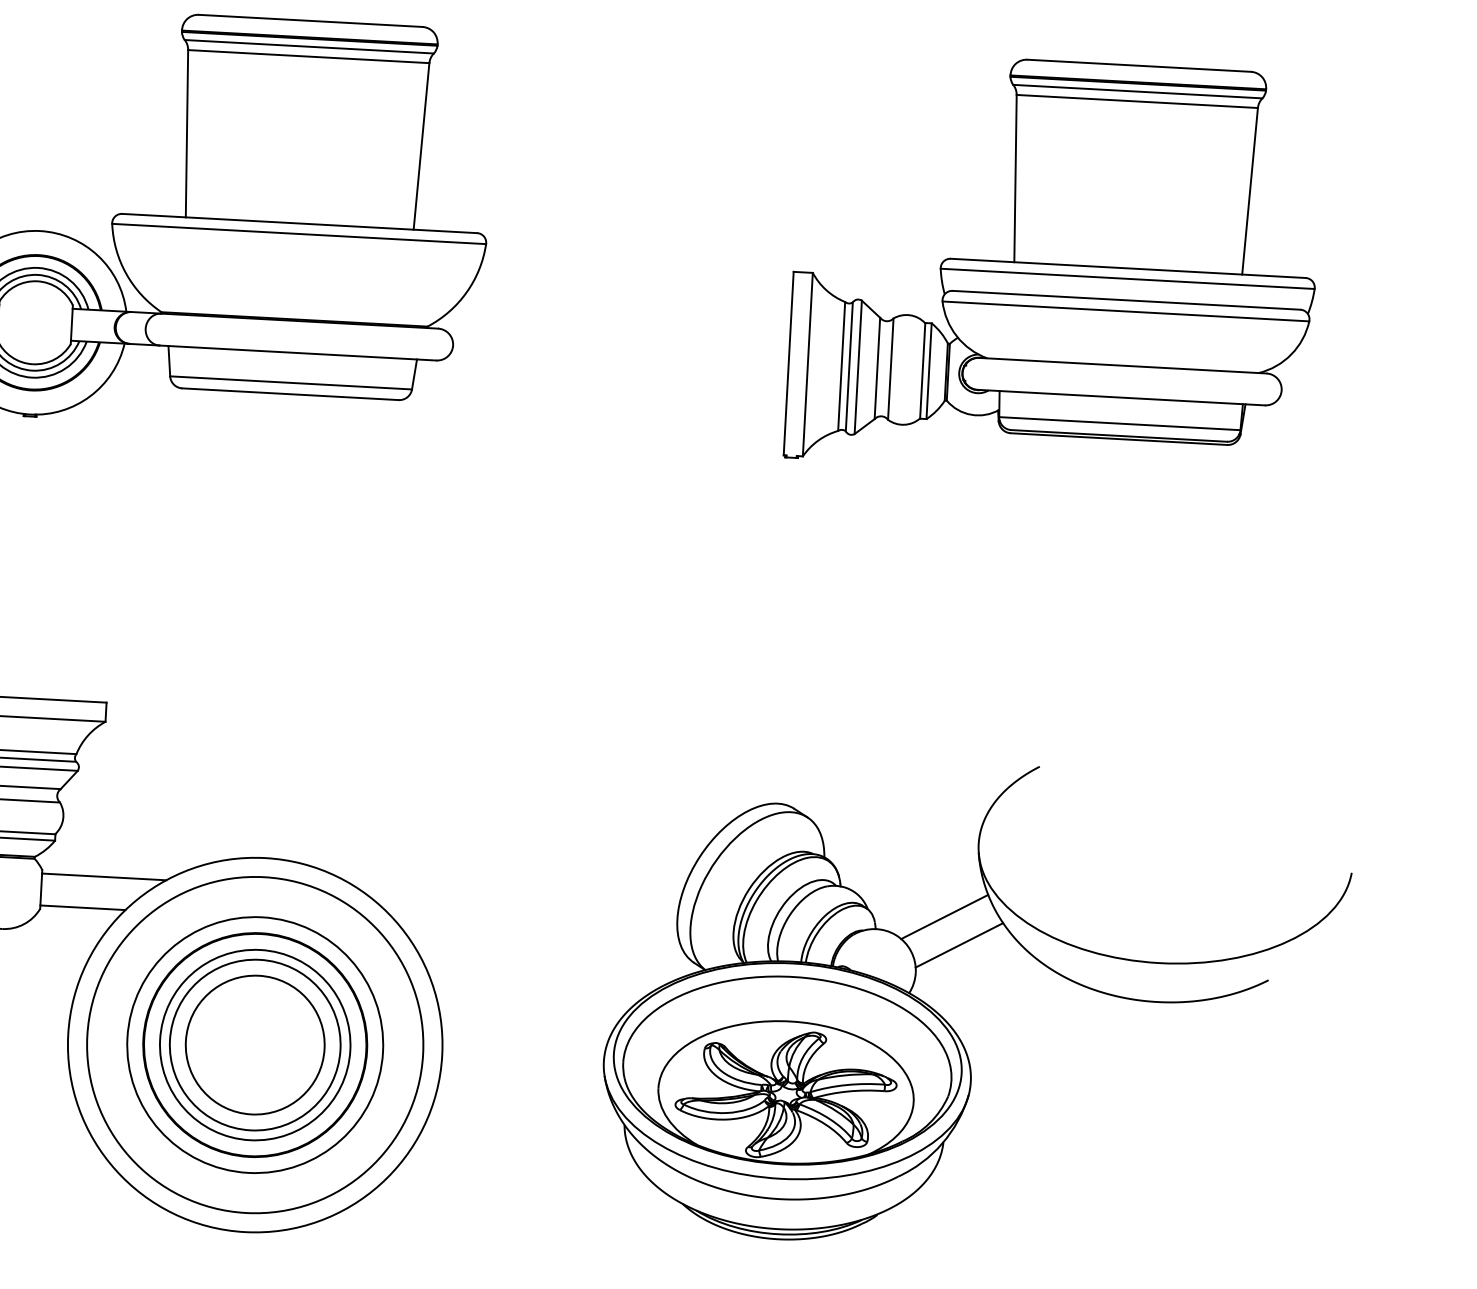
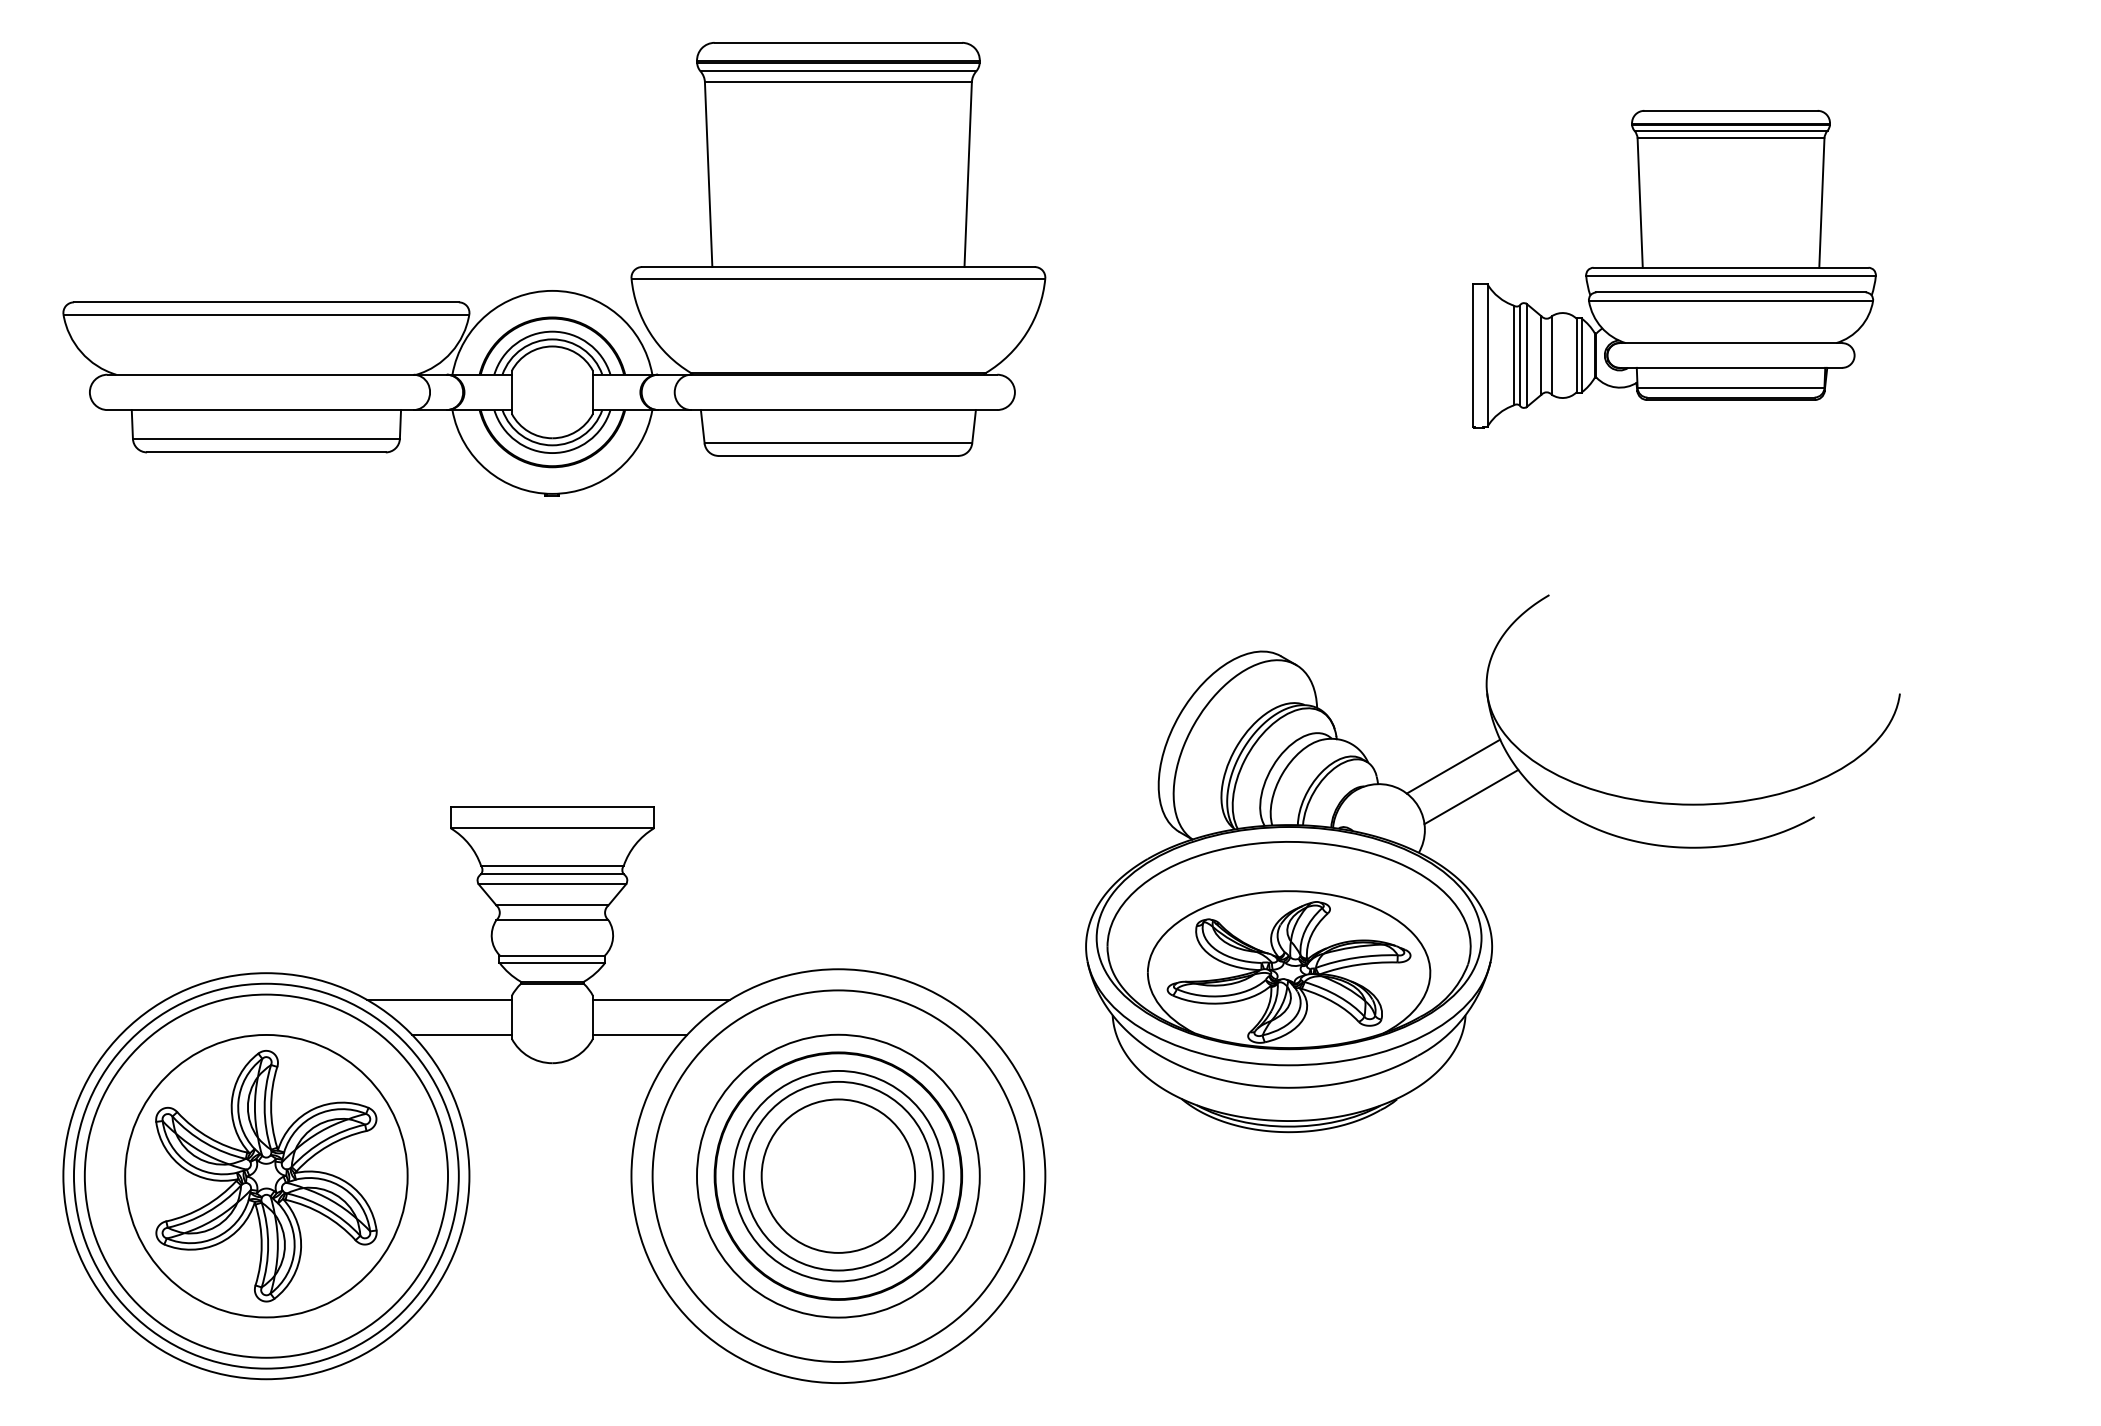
part: (1055, 266) -> (1674, 269), size x0.7
part: (952, 1026) -> (1468, 887), moved

